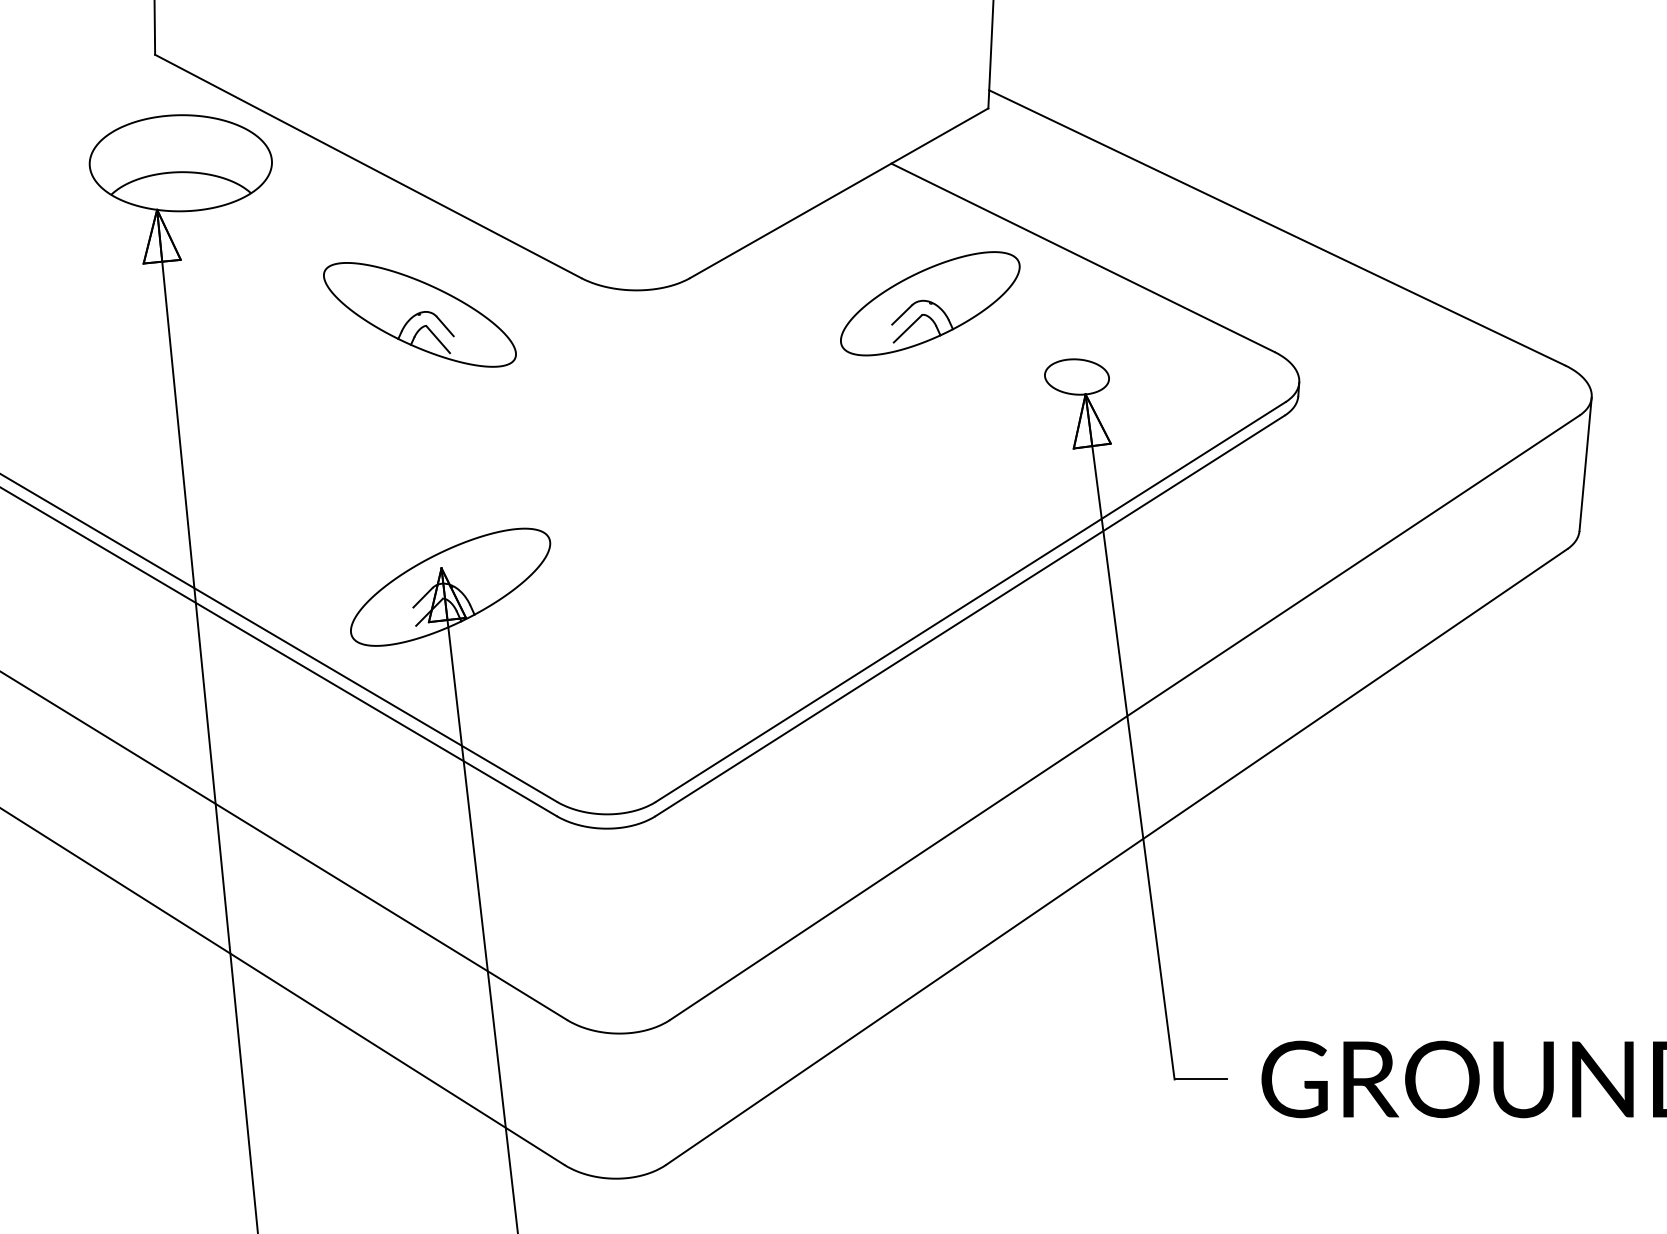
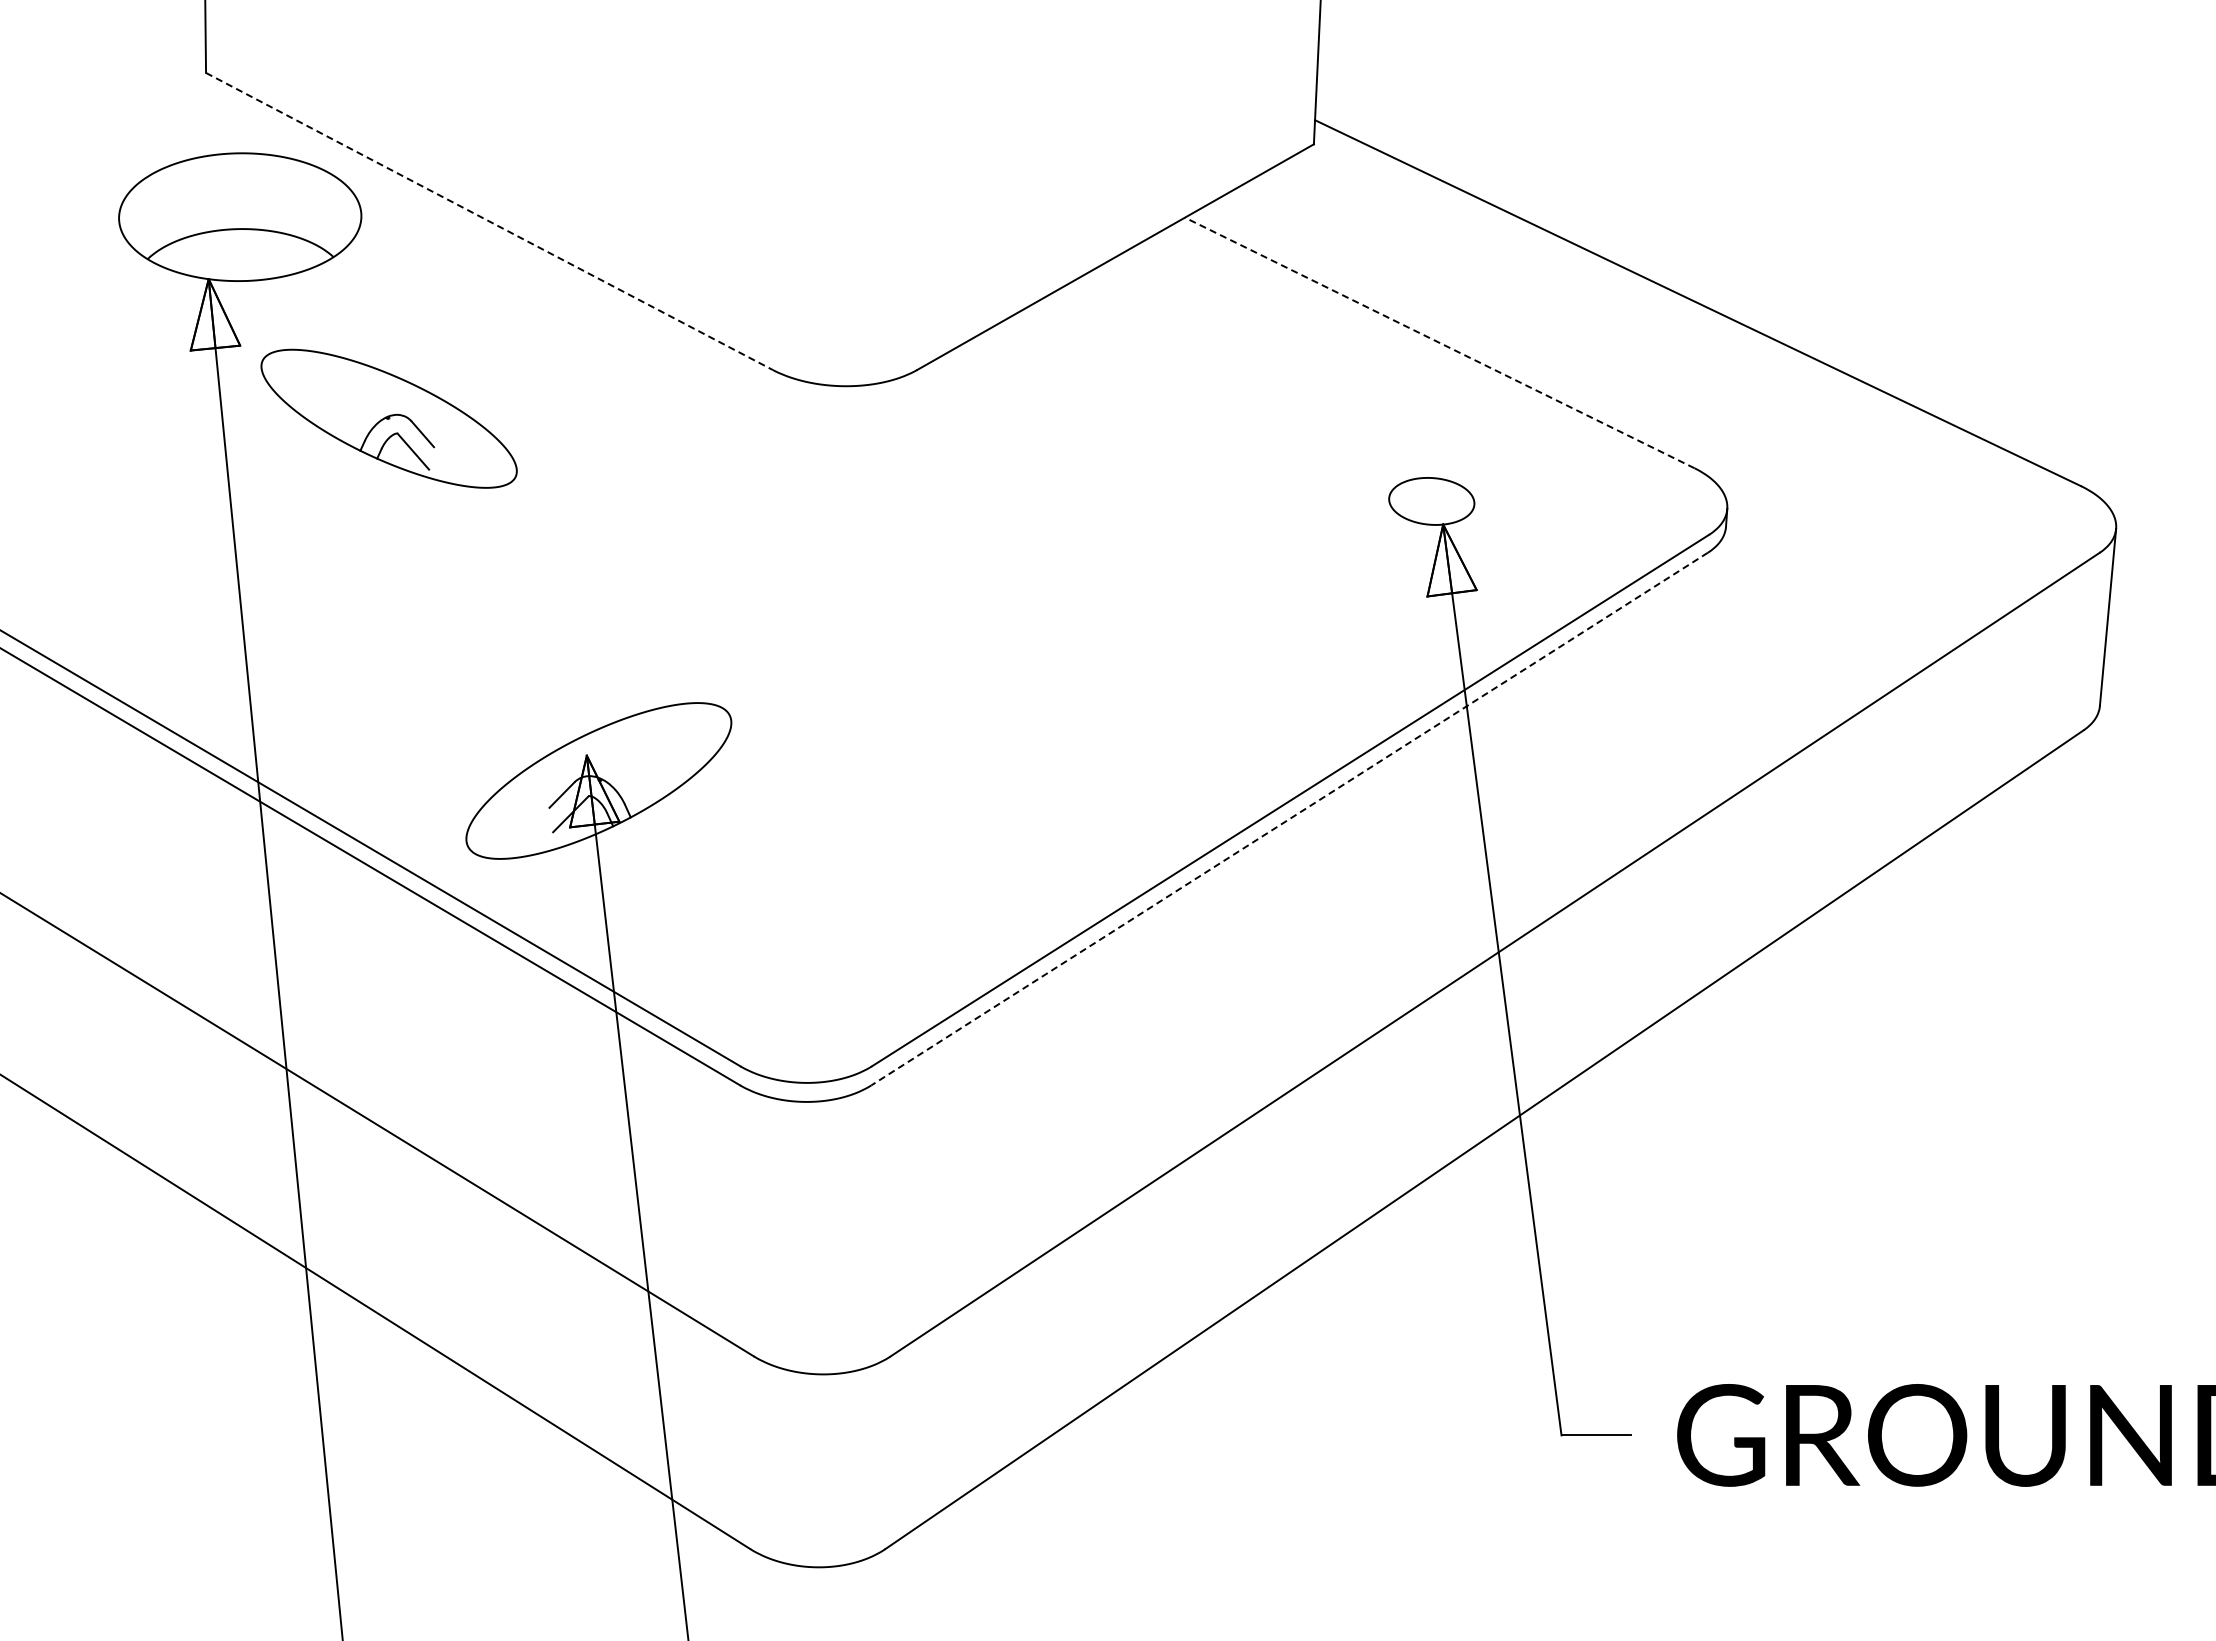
line: (368, 166) -> (489, 221), solid -> dashed
line: (1082, 257) -> (1439, 342), solid -> dashed
part: (930, 303) -> (1236, 403), removed
part: (419, 314) -> (388, 418), moved
line: (970, 616) -> (1289, 819), solid -> dashed

